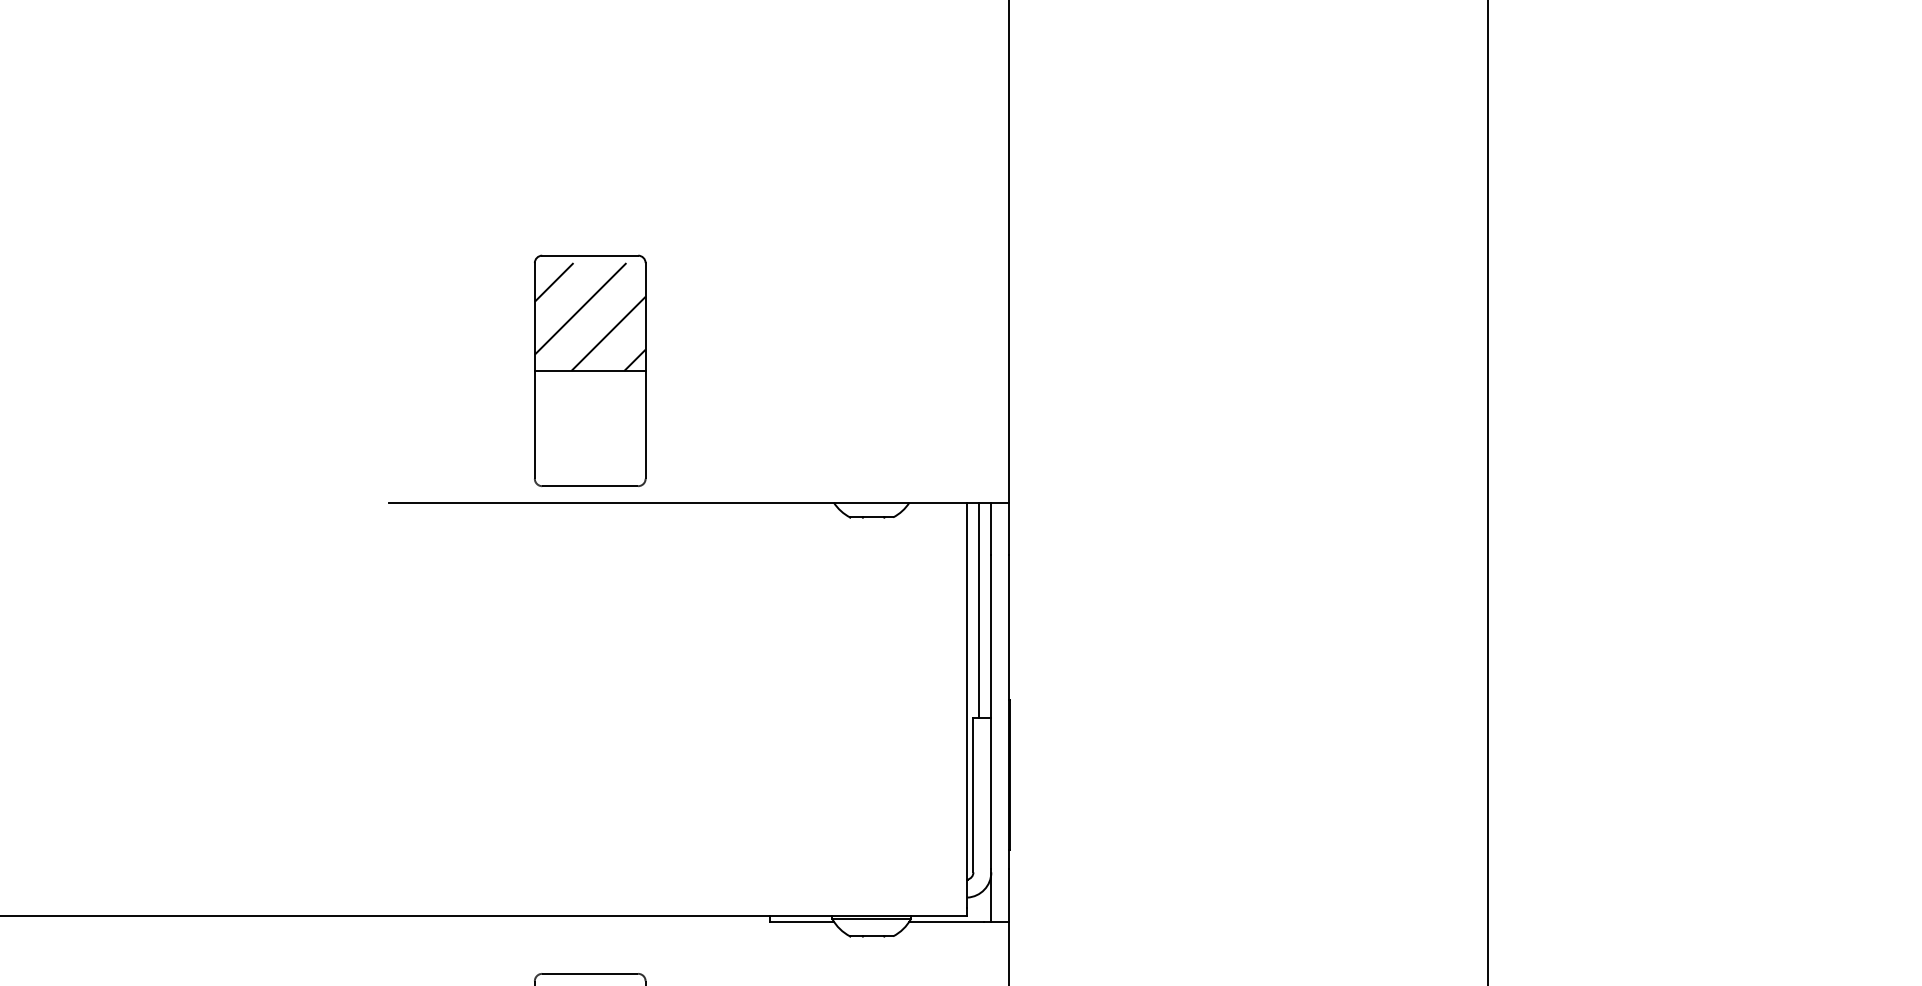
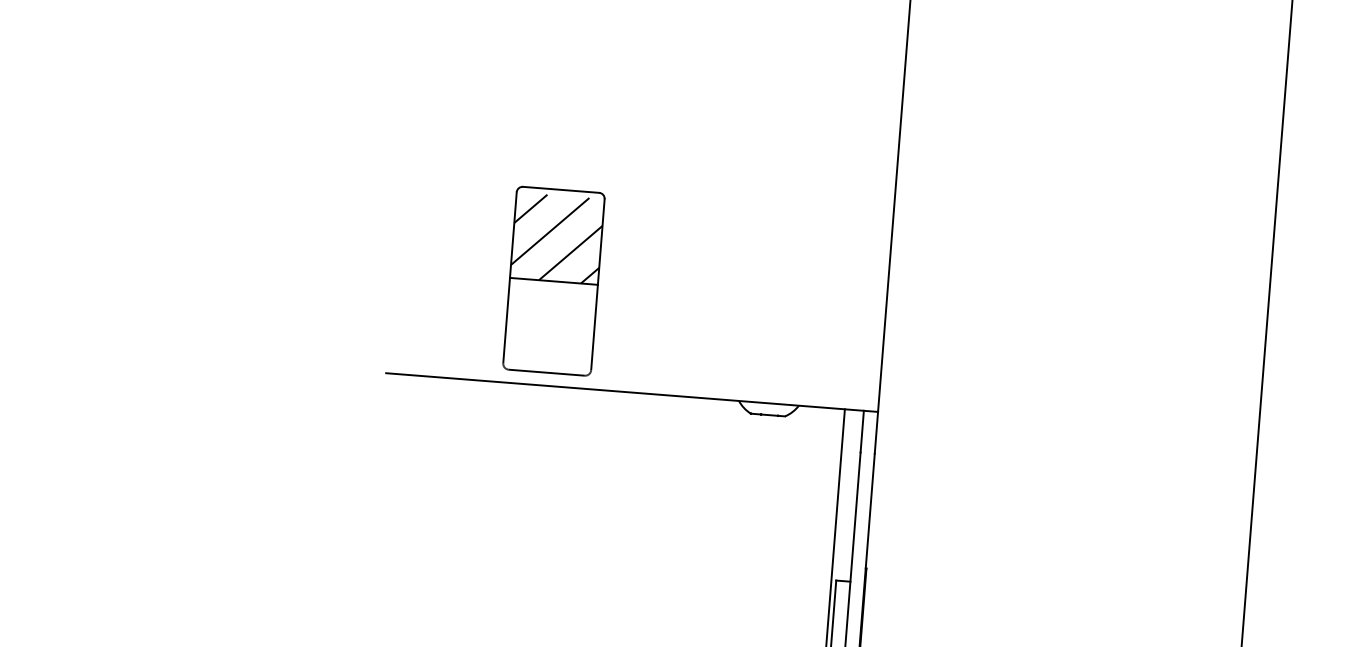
line: (979, 610) -> (847, 495), removed

